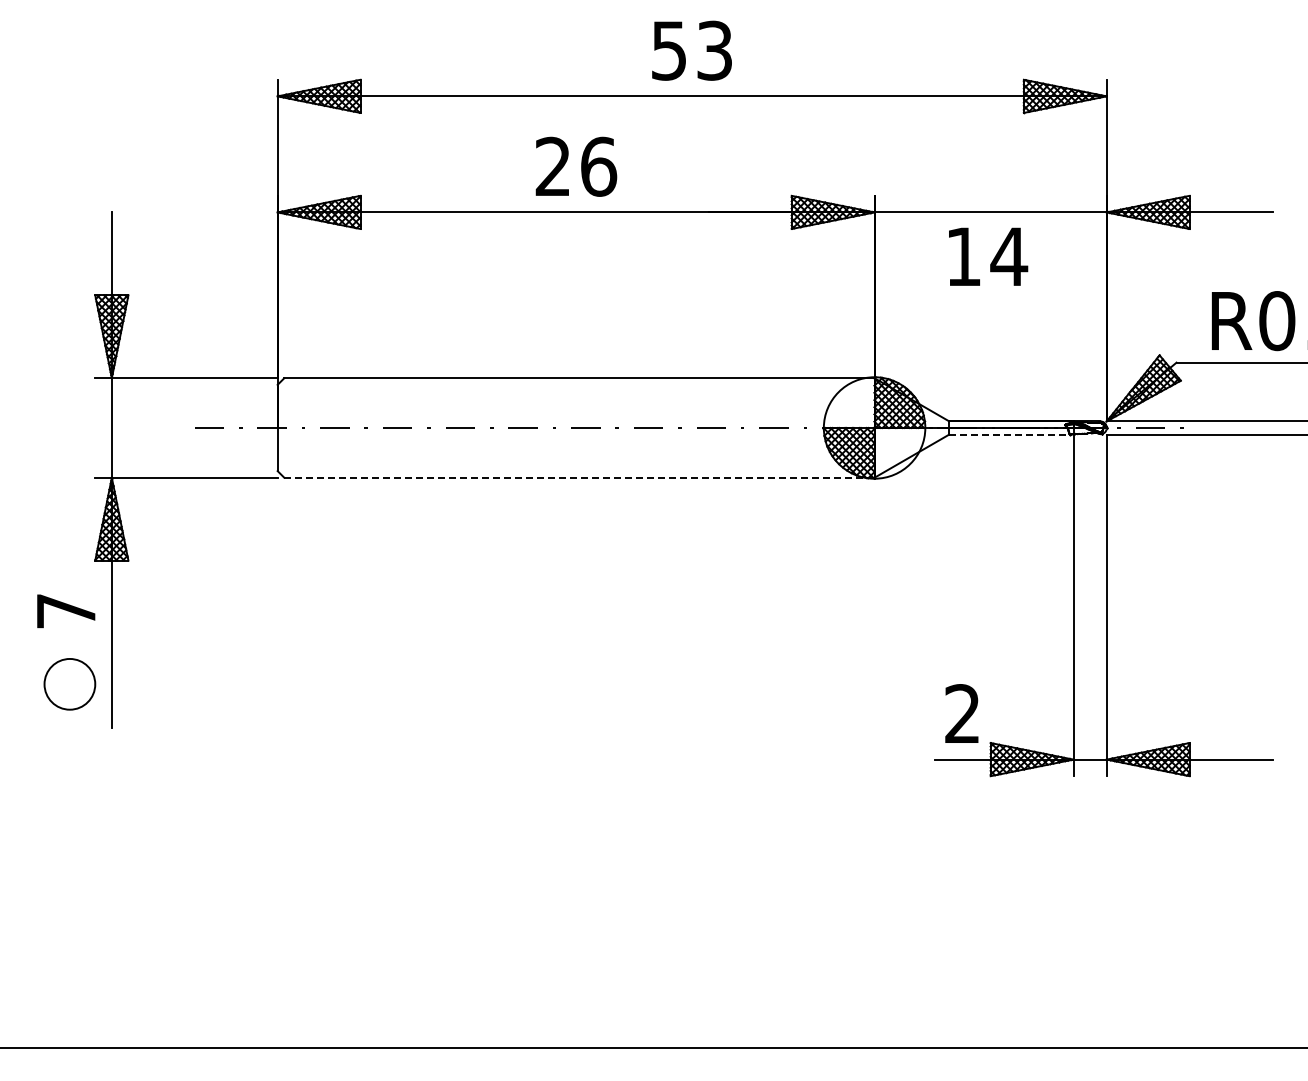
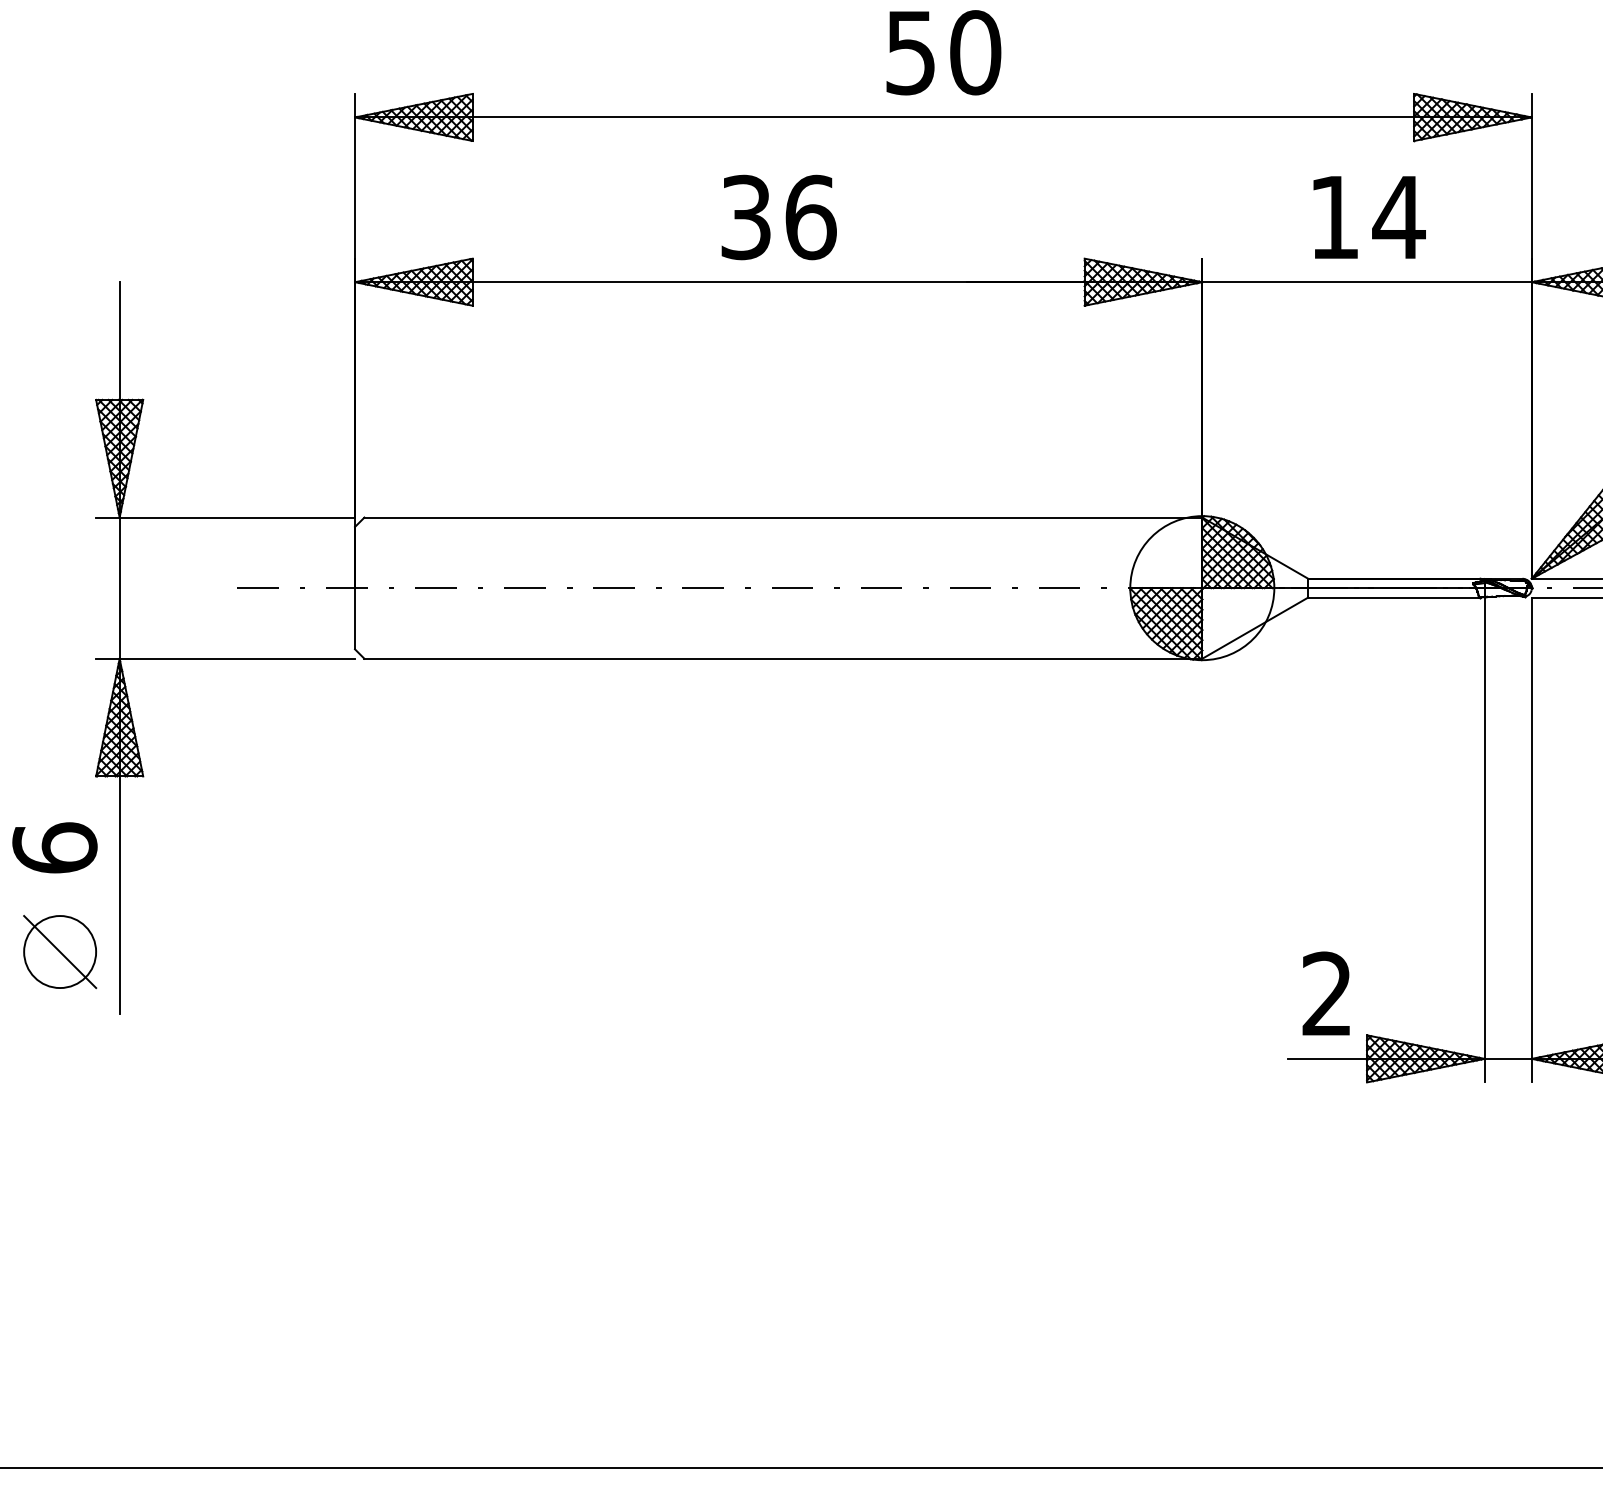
text: (714, 50) -> (975, 52), 53 -> 50
text: (552, 166) -> (745, 217), 26 -> 36
text: (988, 256) -> (1369, 217), moved
line: (1010, 434) -> (1395, 597), dashed -> solid
line: (579, 477) -> (783, 658), dashed -> solid
text: (66, 610) -> (55, 847), 7 -> 6
line: (69, 683) -> (59, 950), added

